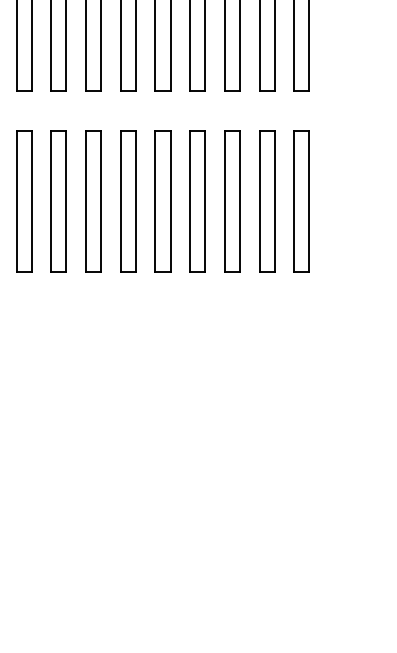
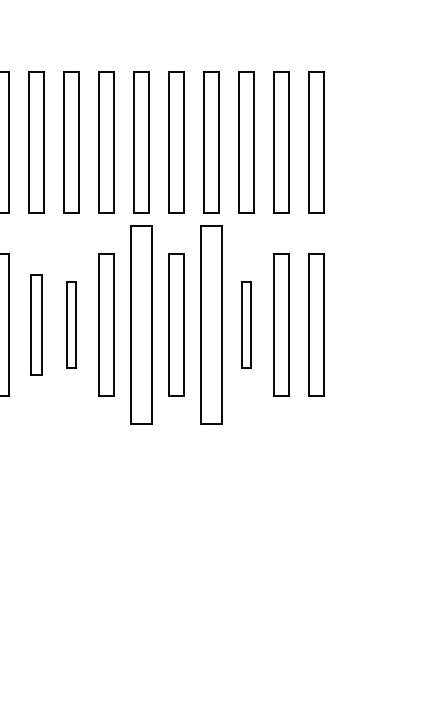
part: (24, 201) -> (36, 324), size x0.7
part: (59, 201) -> (71, 324), size x0.6
part: (128, 201) -> (141, 324), size x1.4
part: (197, 201) -> (211, 324), size x1.4
part: (232, 201) -> (246, 324), size x0.6

